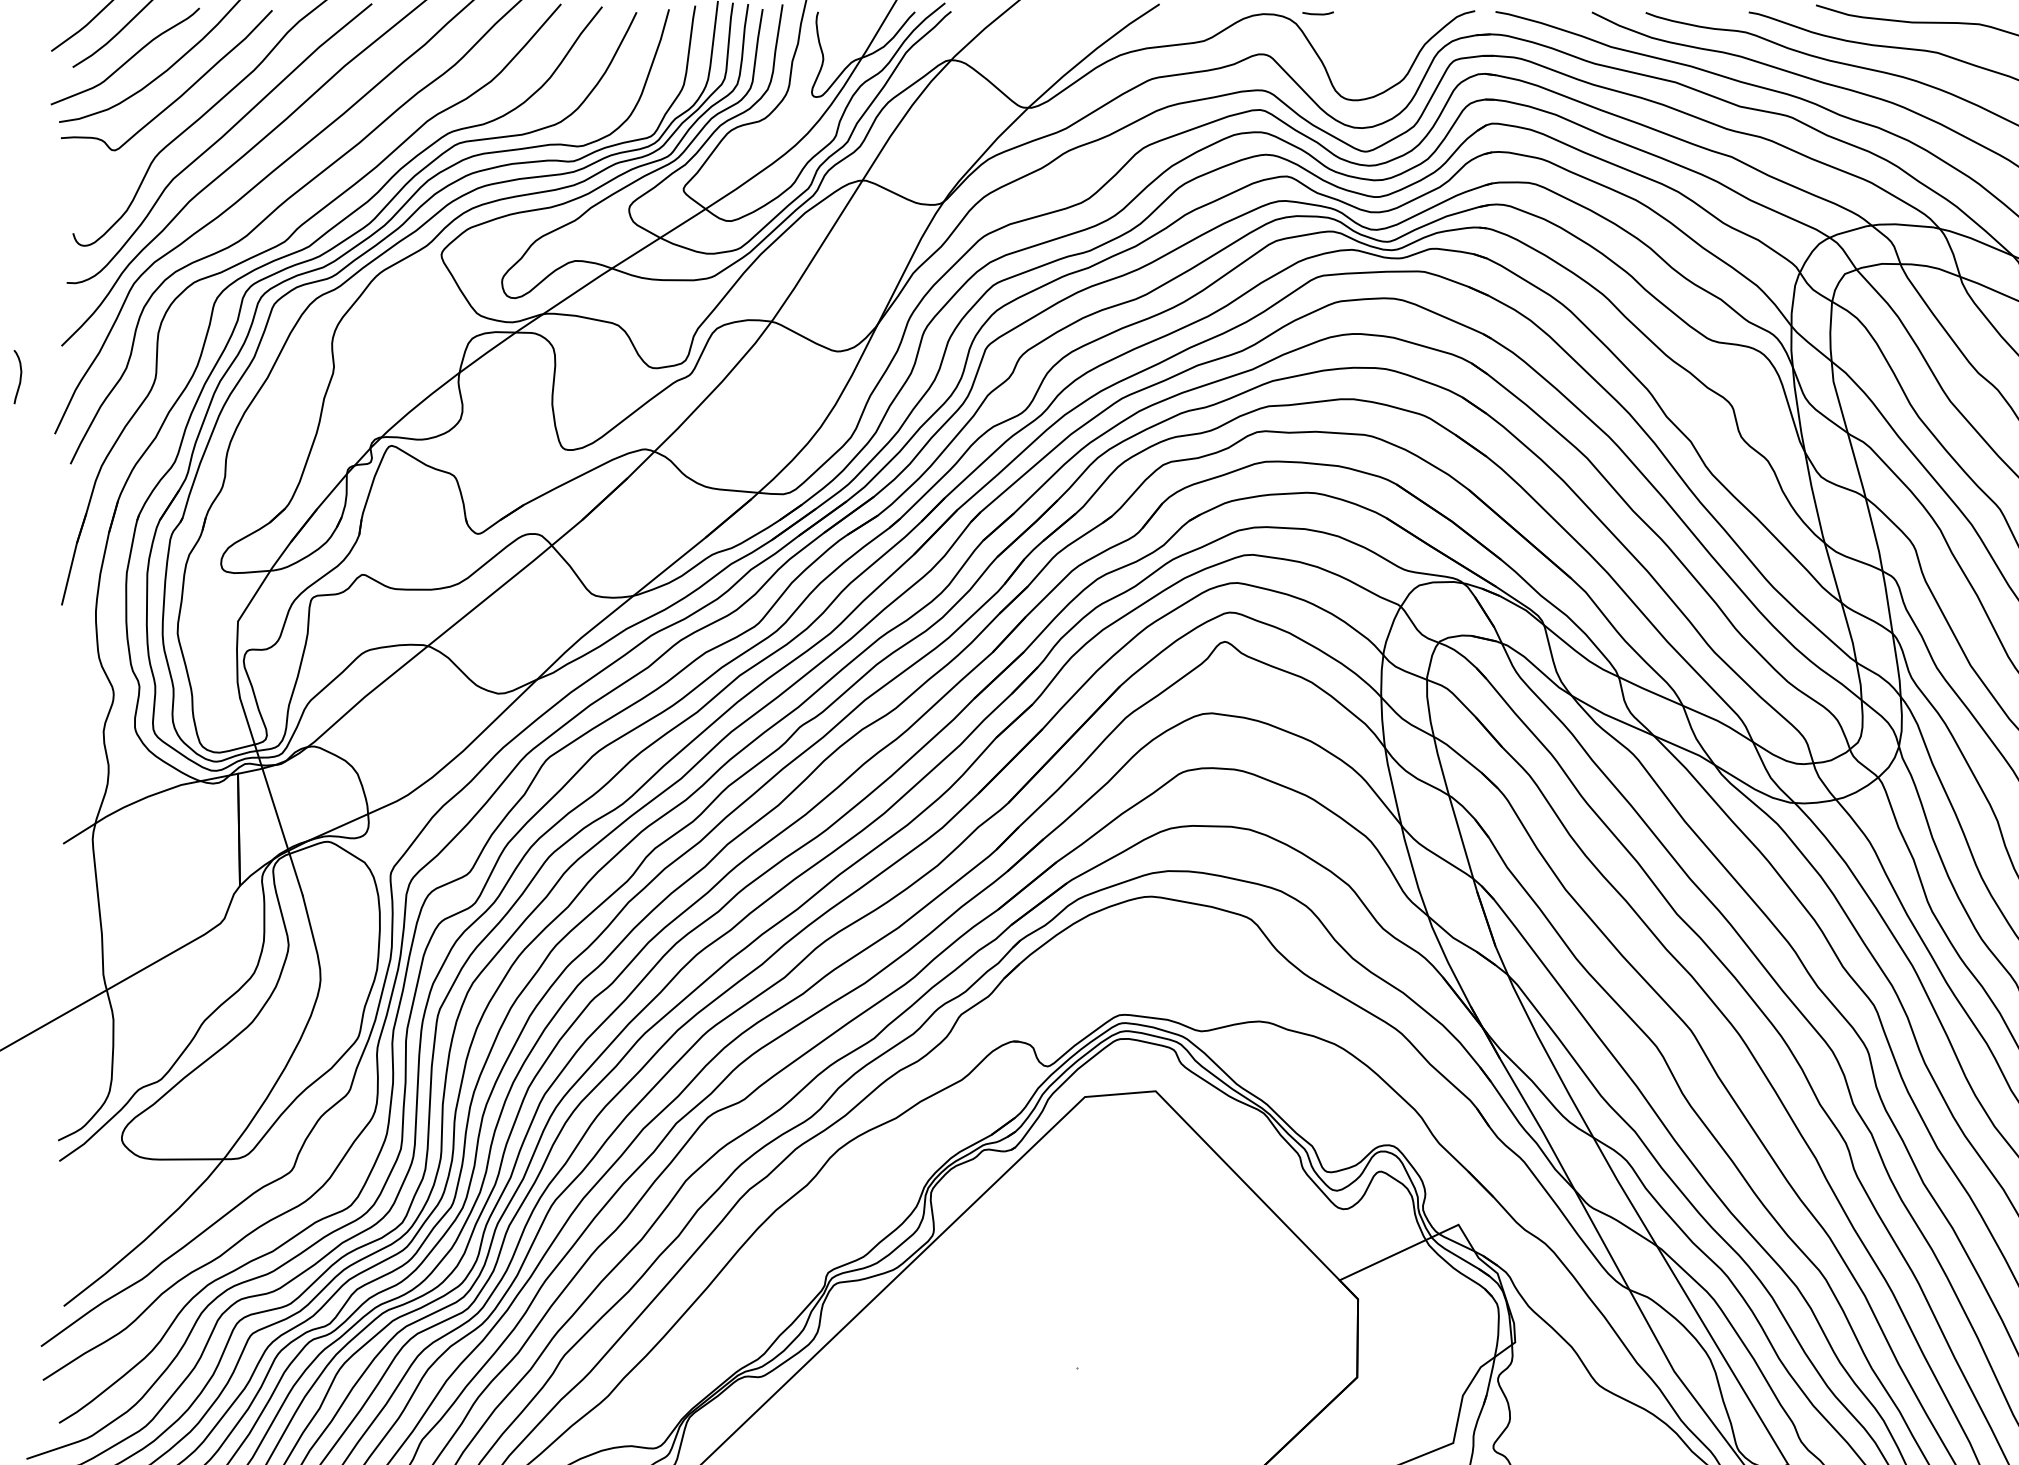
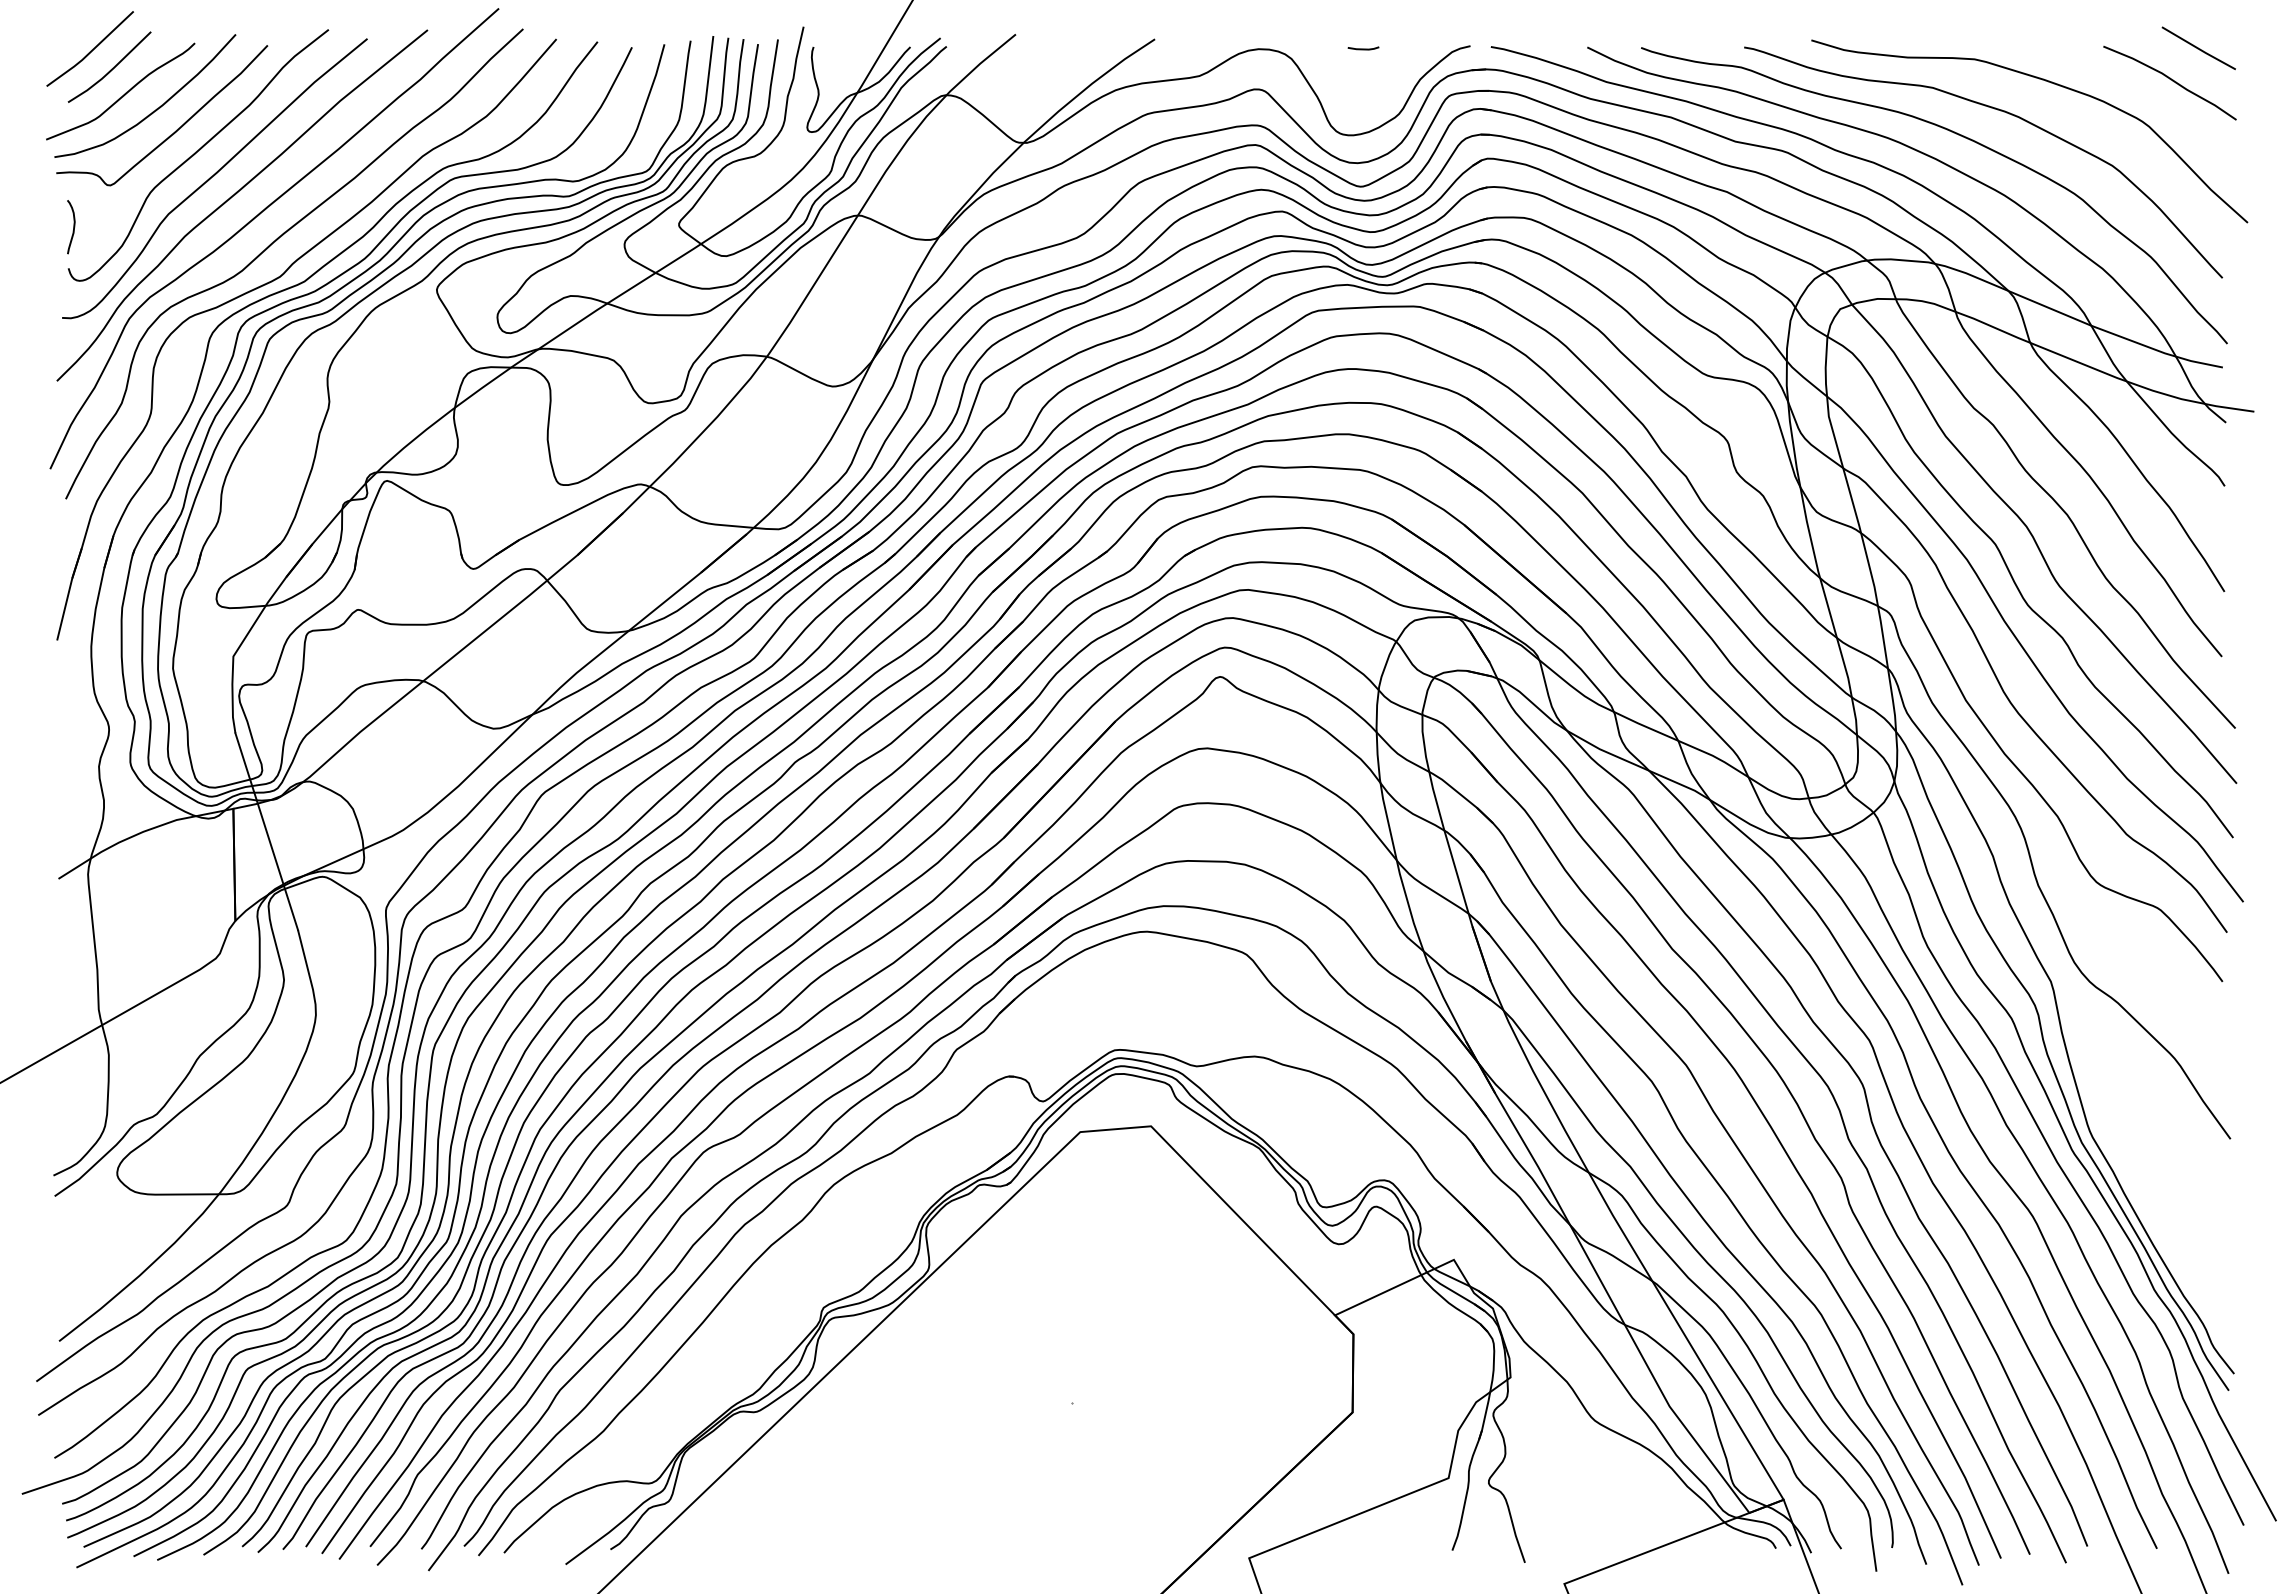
line: (1318, 13) -> (1363, 48), moved
curve: (20, 377) -> (73, 227), moved

